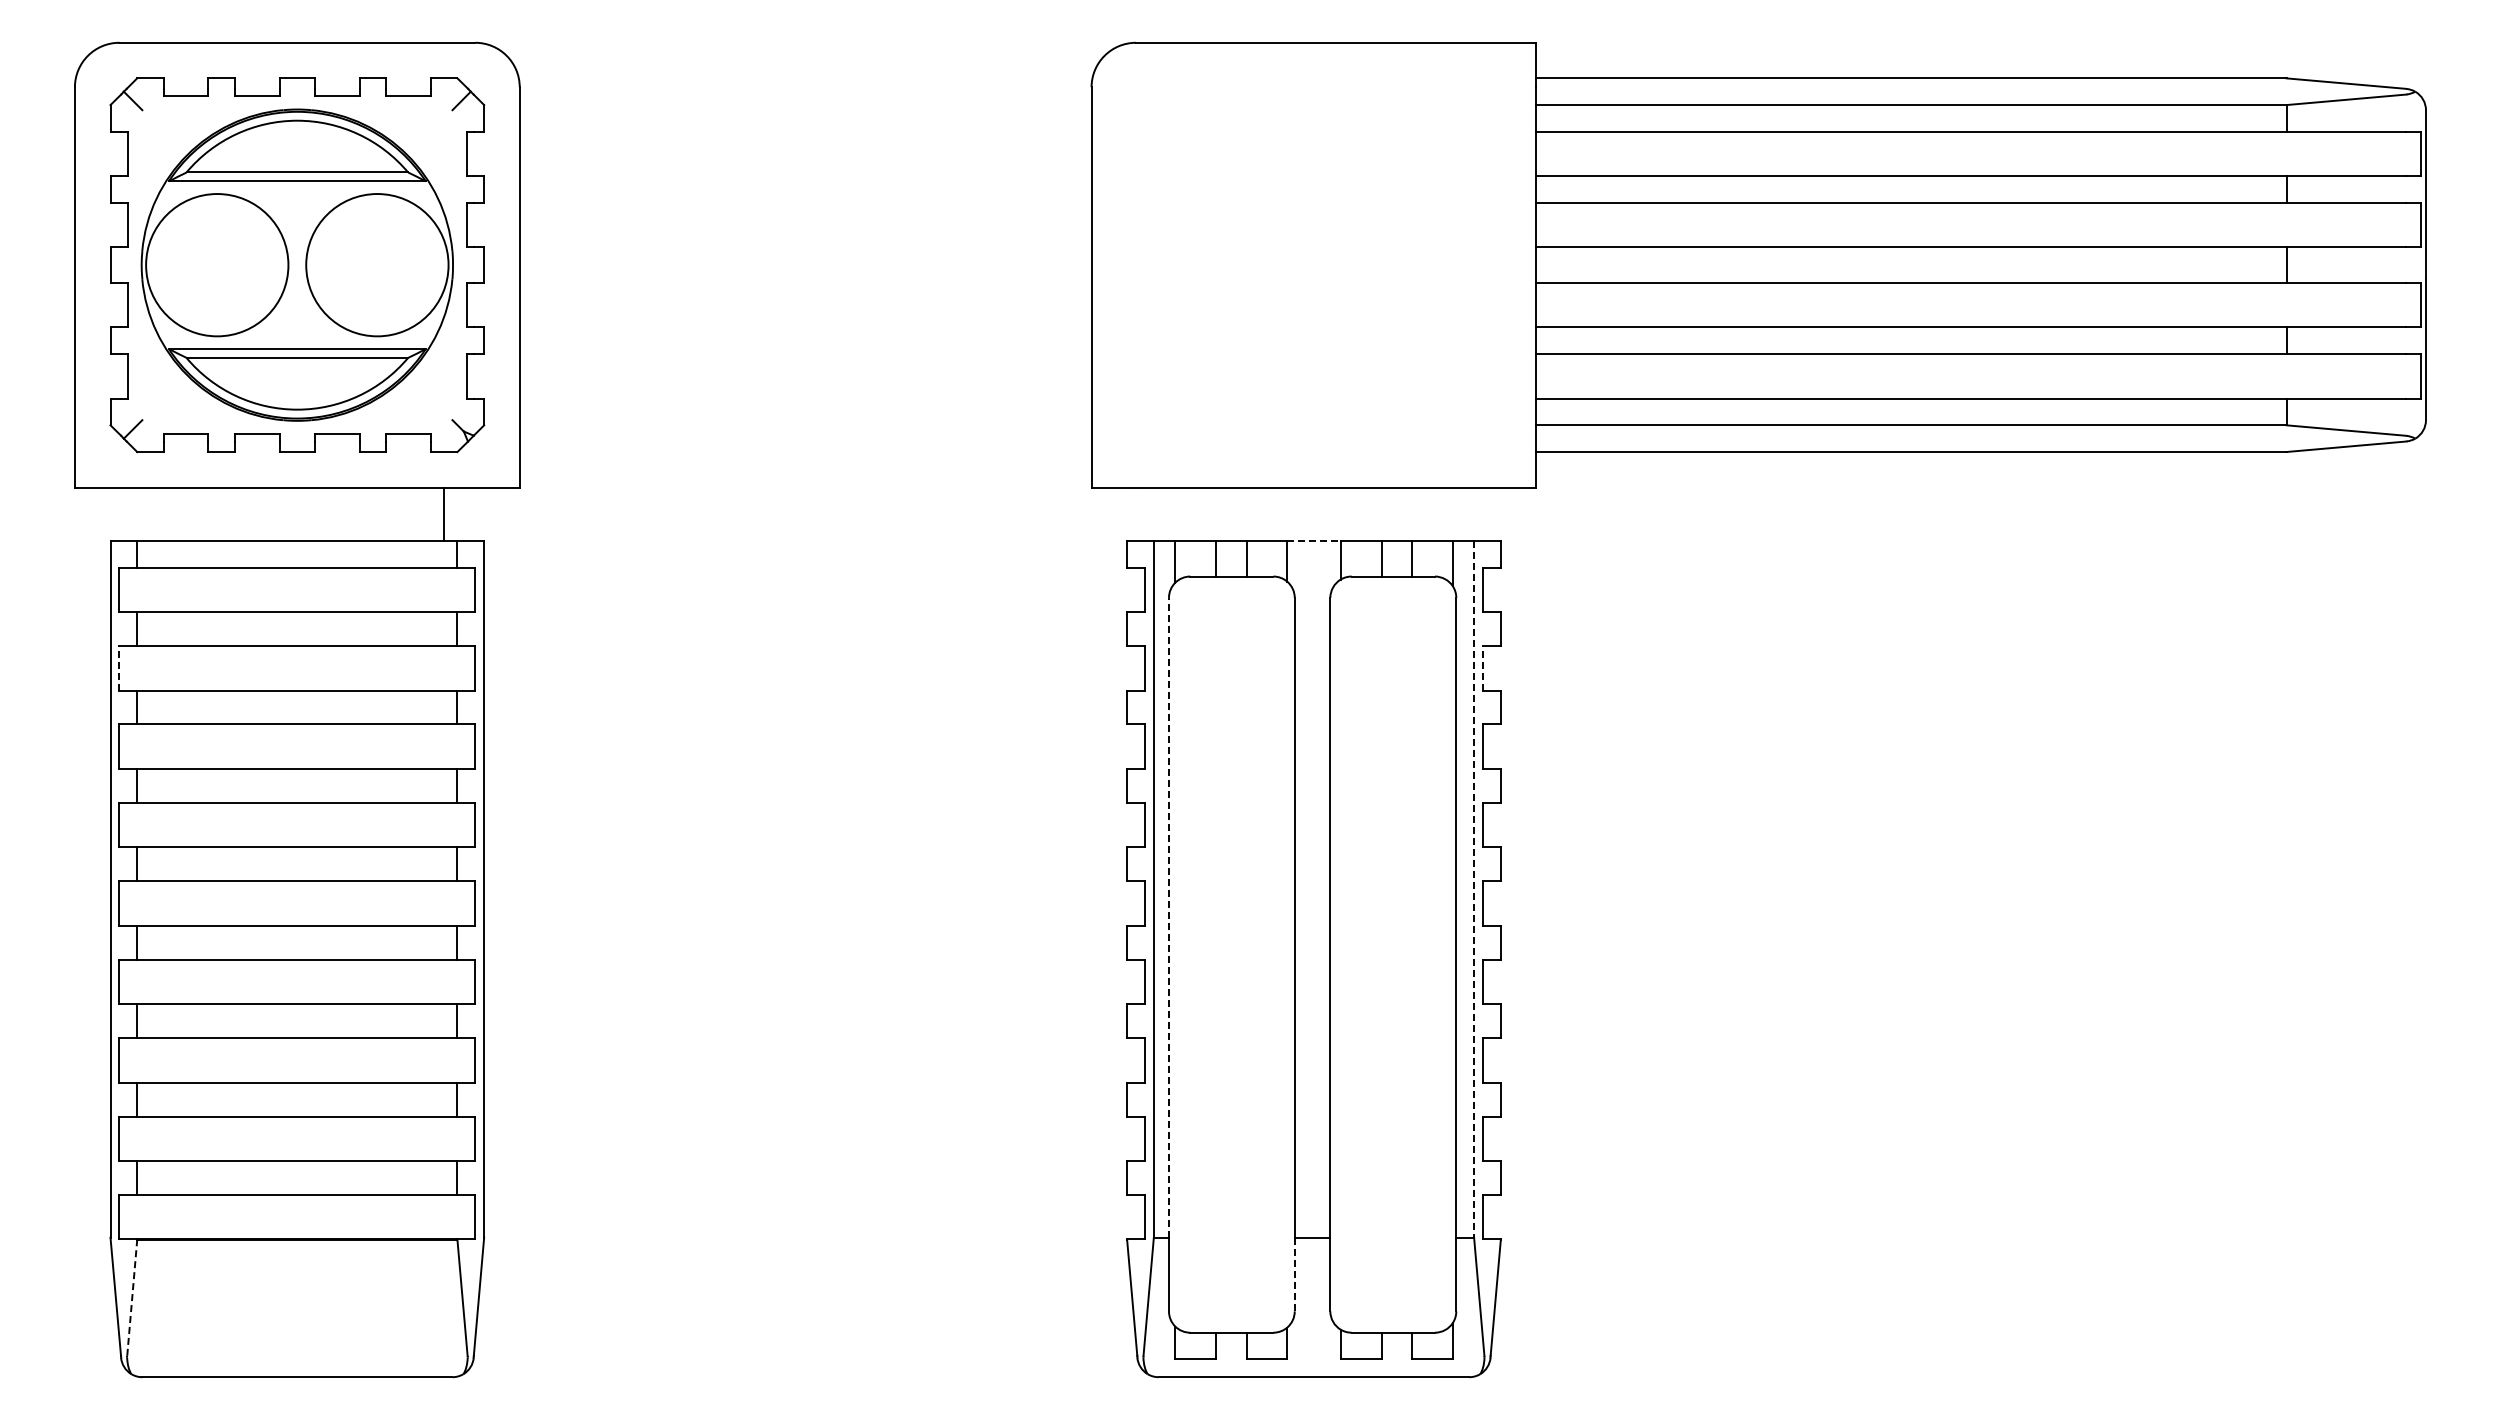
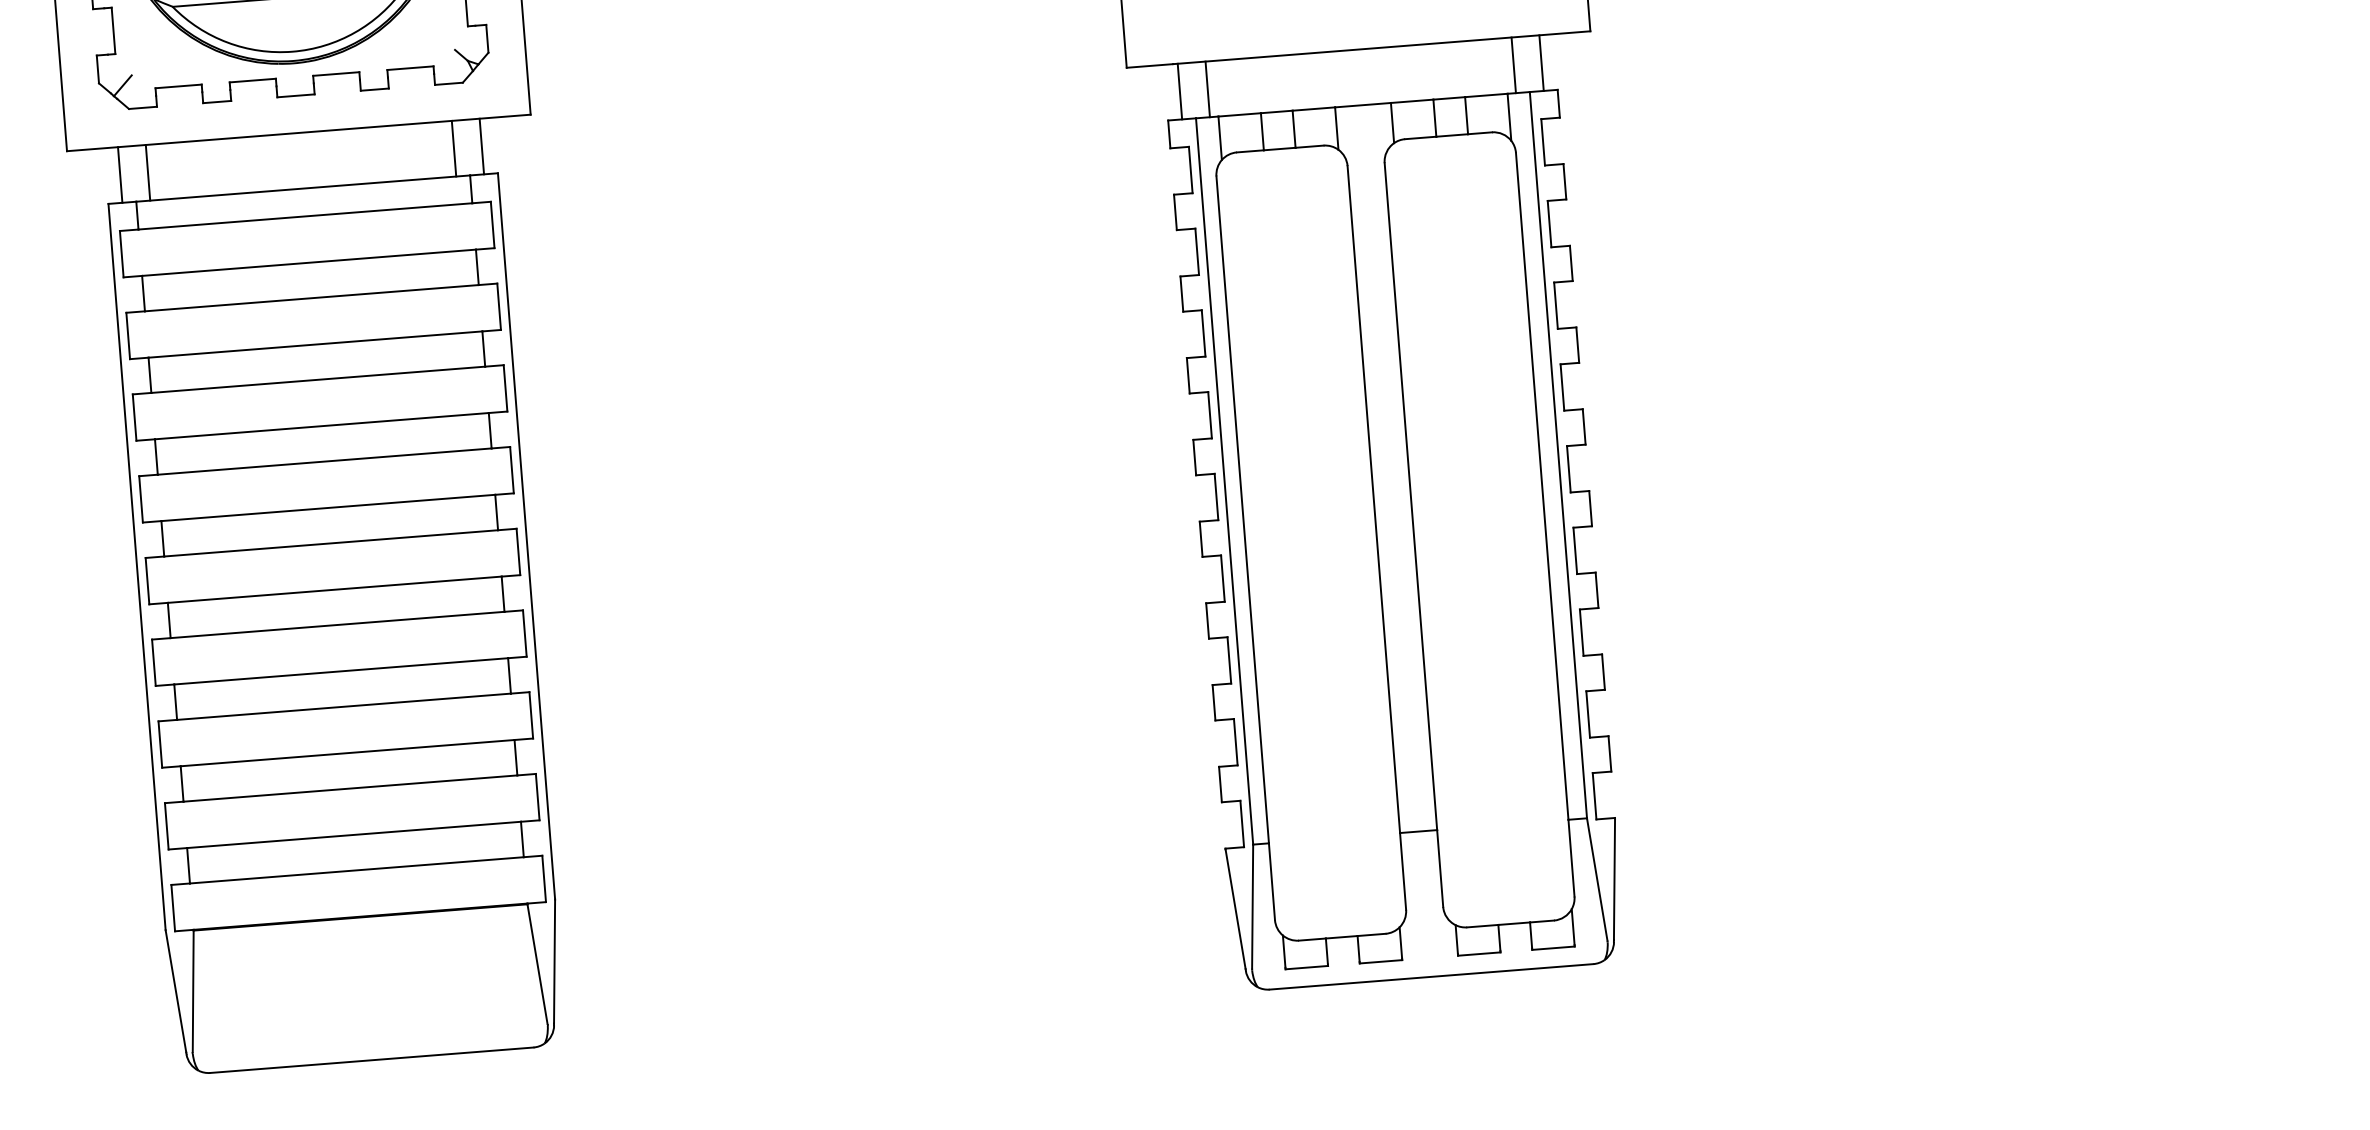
line: (123, 513) -> (119, 174), added
line: (150, 513) -> (147, 172), added
line: (470, 513) -> (481, 145), added
line: (1140, 513) -> (1179, 90), added
line: (1167, 513) -> (1208, 88), added
line: (1460, 513) -> (1513, 64), added
line: (1487, 513) -> (1541, 62), added
line: (1314, 540) -> (1363, 104), dashed -> solid
line: (119, 667) -> (128, 335), dashed -> solid
line: (1483, 667) -> (1550, 223), dashed -> solid
line: (1474, 889) -> (1558, 455), dashed -> solid
line: (1168, 917) -> (1242, 509), dashed -> solid
line: (1294, 1274) -> (1402, 871), dashed -> solid
line: (132, 1297) -> (193, 990), dashed -> solid

